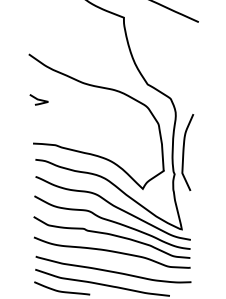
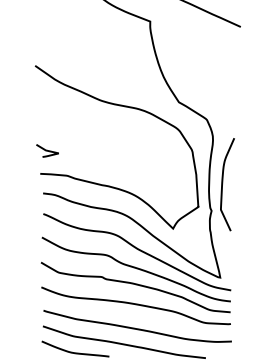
curve: (39, 99) -> (47, 150), moved

